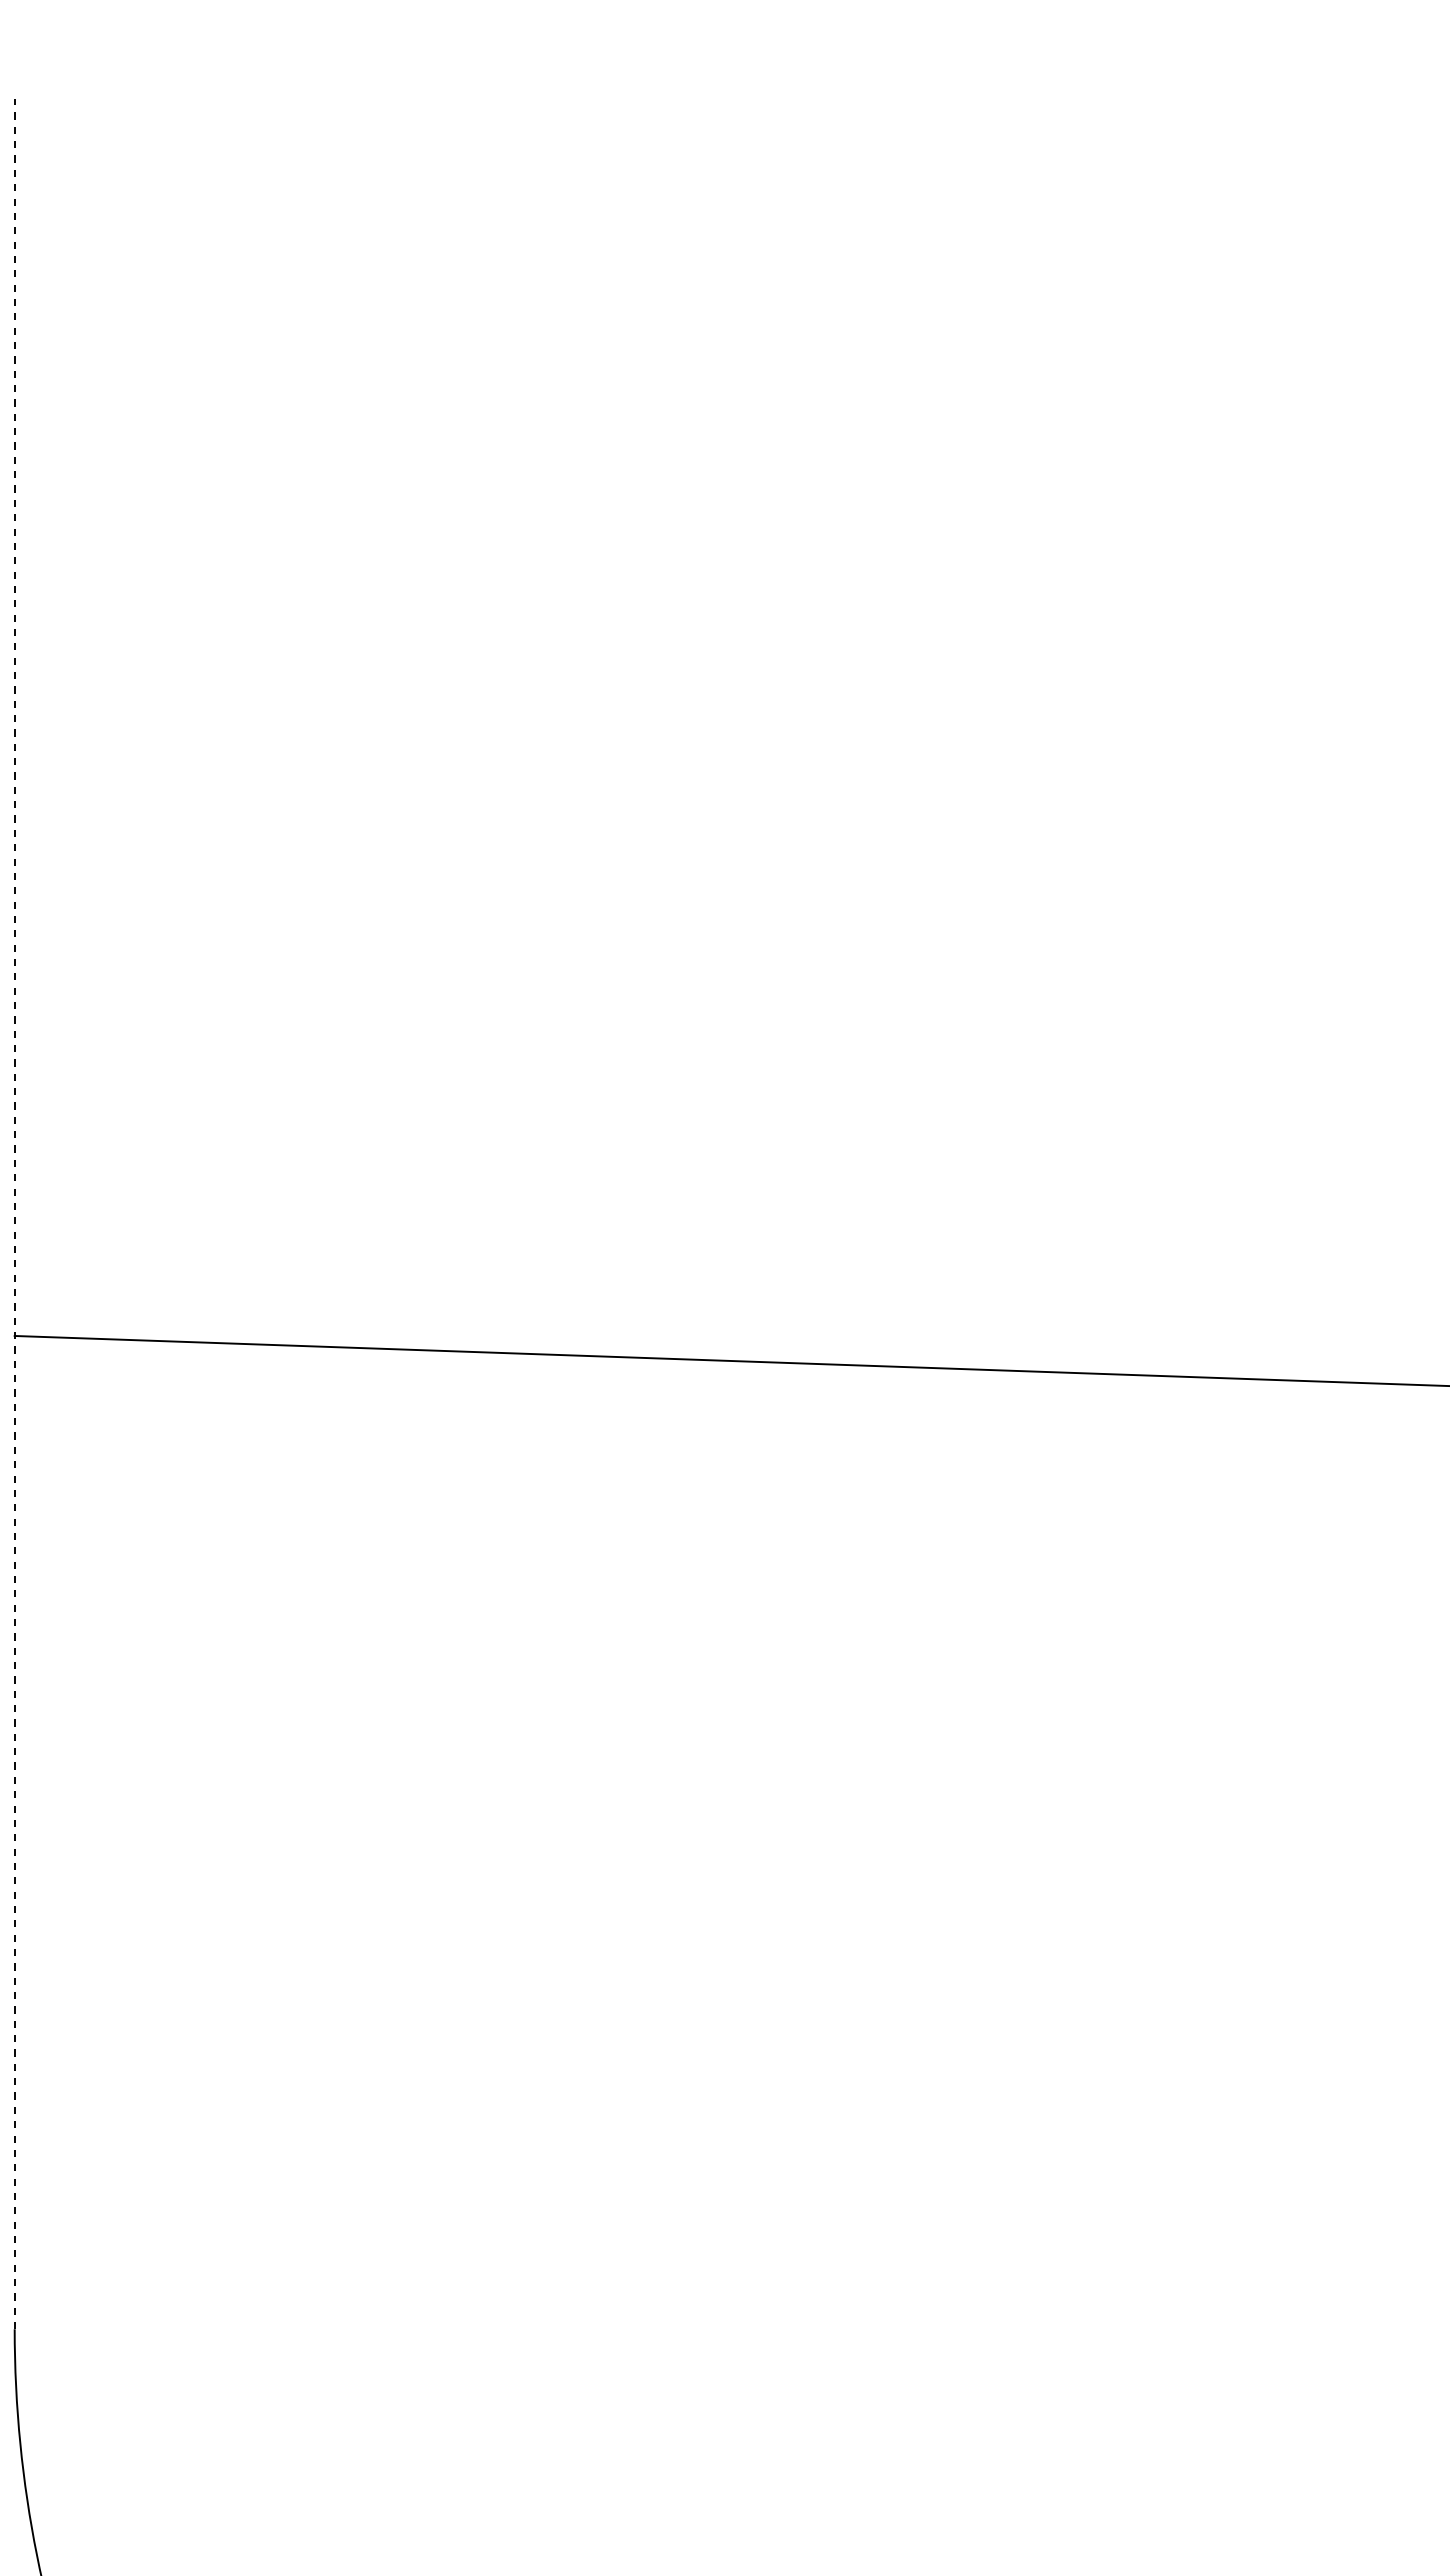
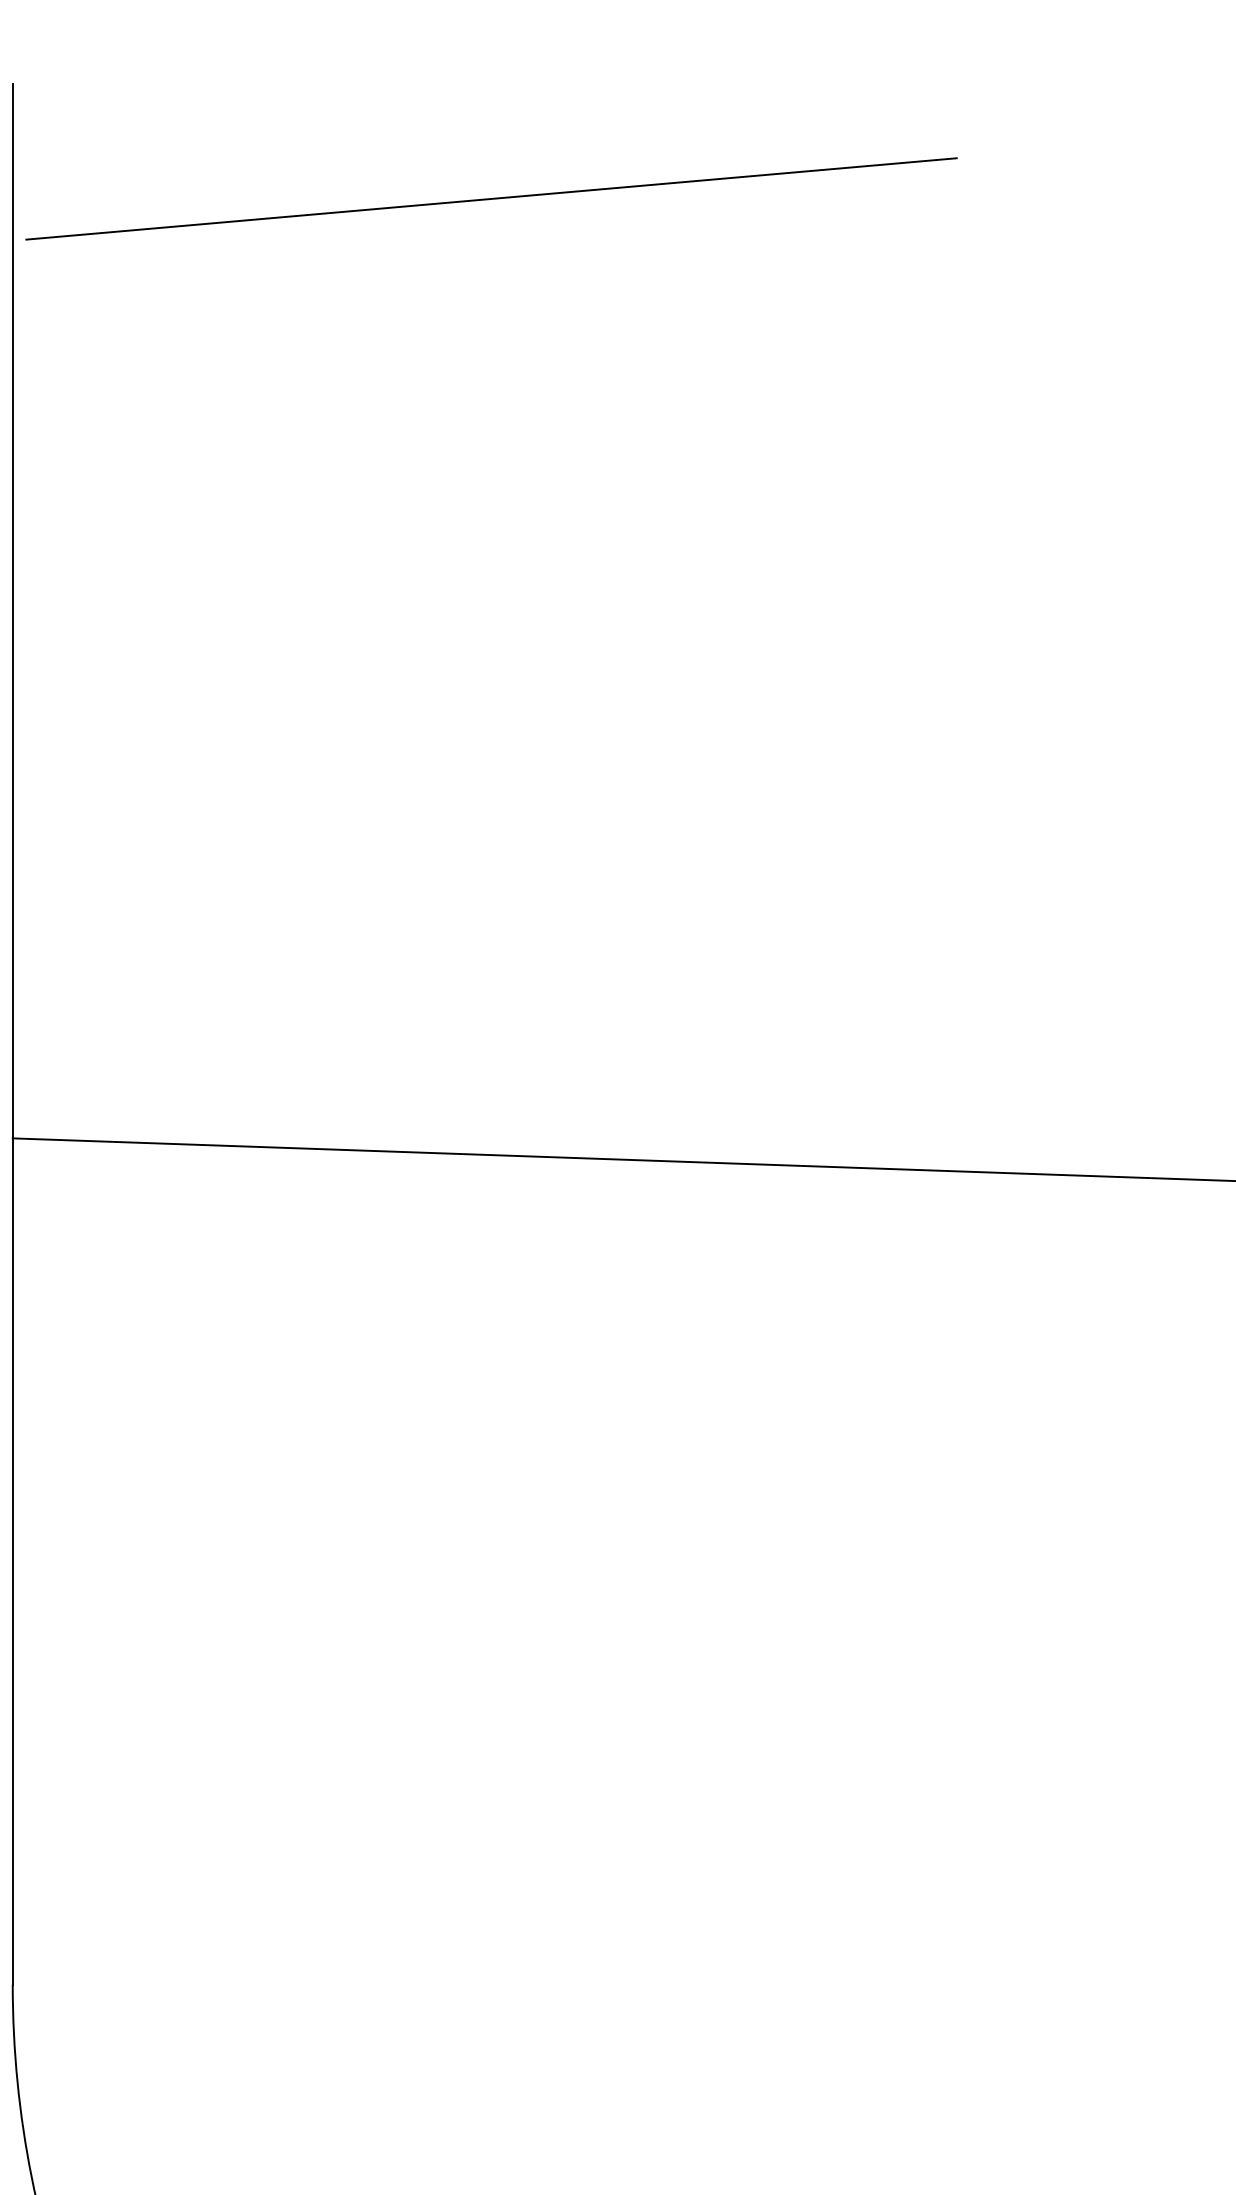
line: (576, 233) -> (491, 198), added
line: (14, 1213) -> (12, 1034), dashed -> solid

